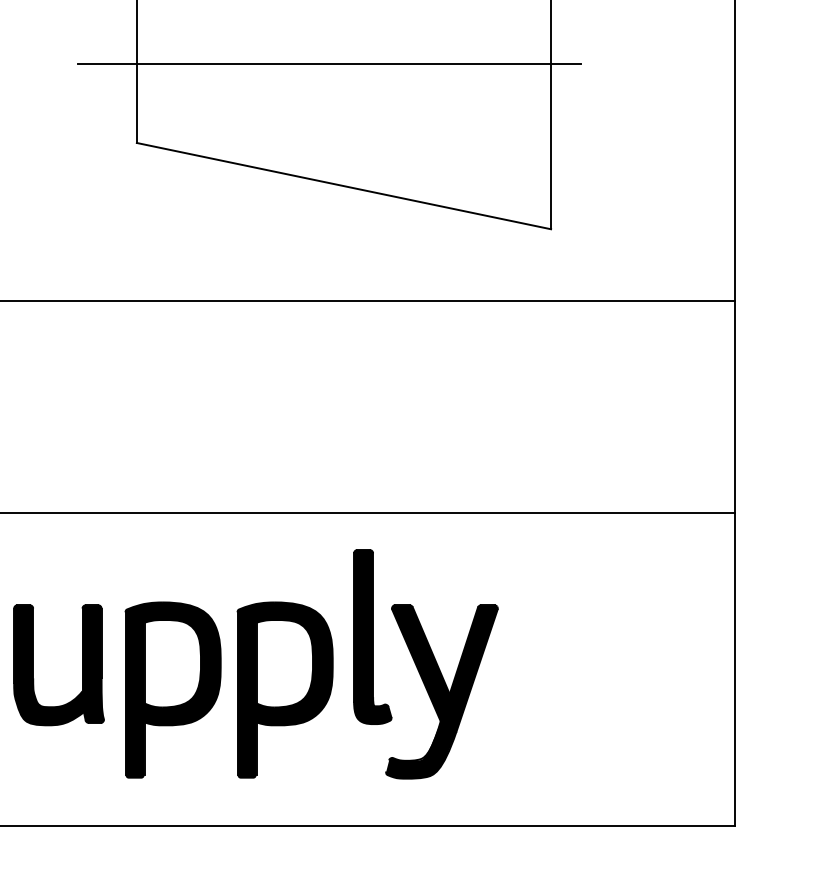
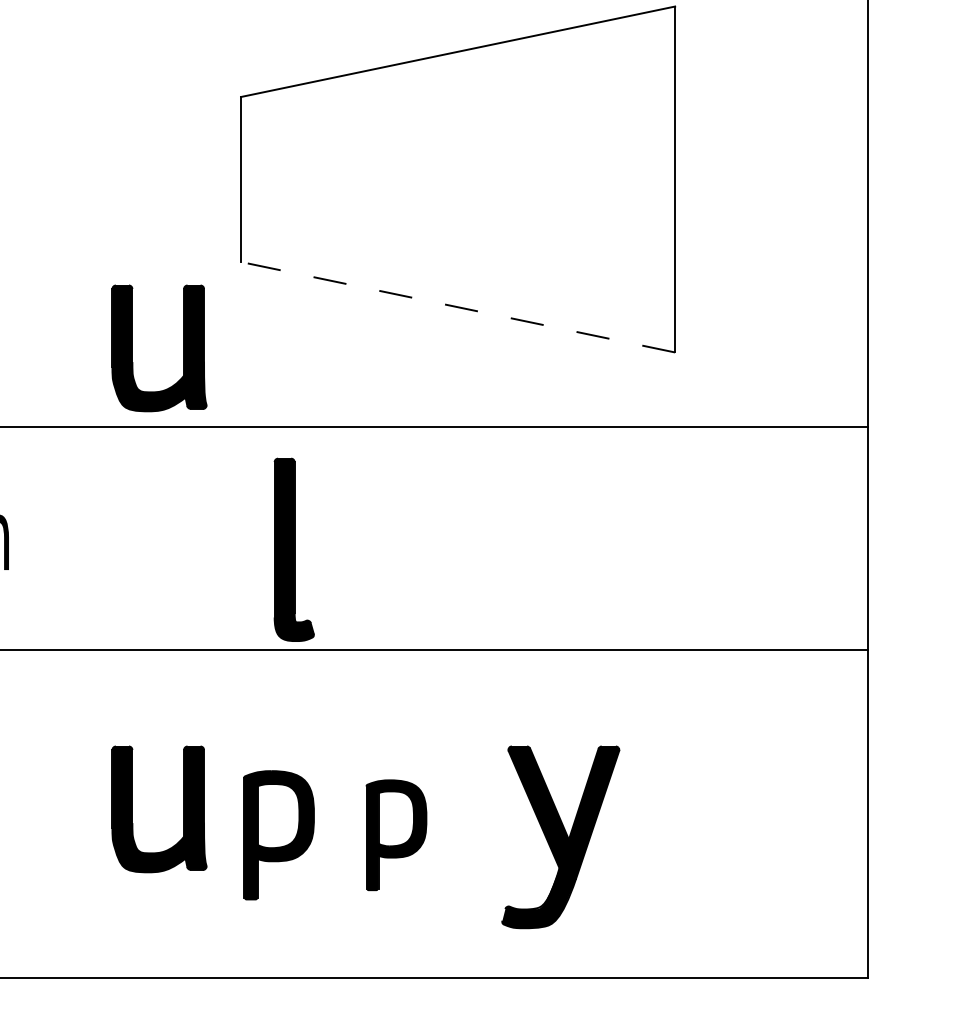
line: (329, 64) -> (442, 179), removed
line: (344, 186) -> (458, 307), solid -> dashed
part: (81, 225) -> (183, 348), added
part: (372, 636) -> (293, 549), moved
part: (172, 690) -> (278, 835), size x0.7
part: (285, 690) -> (396, 835), size x0.6

